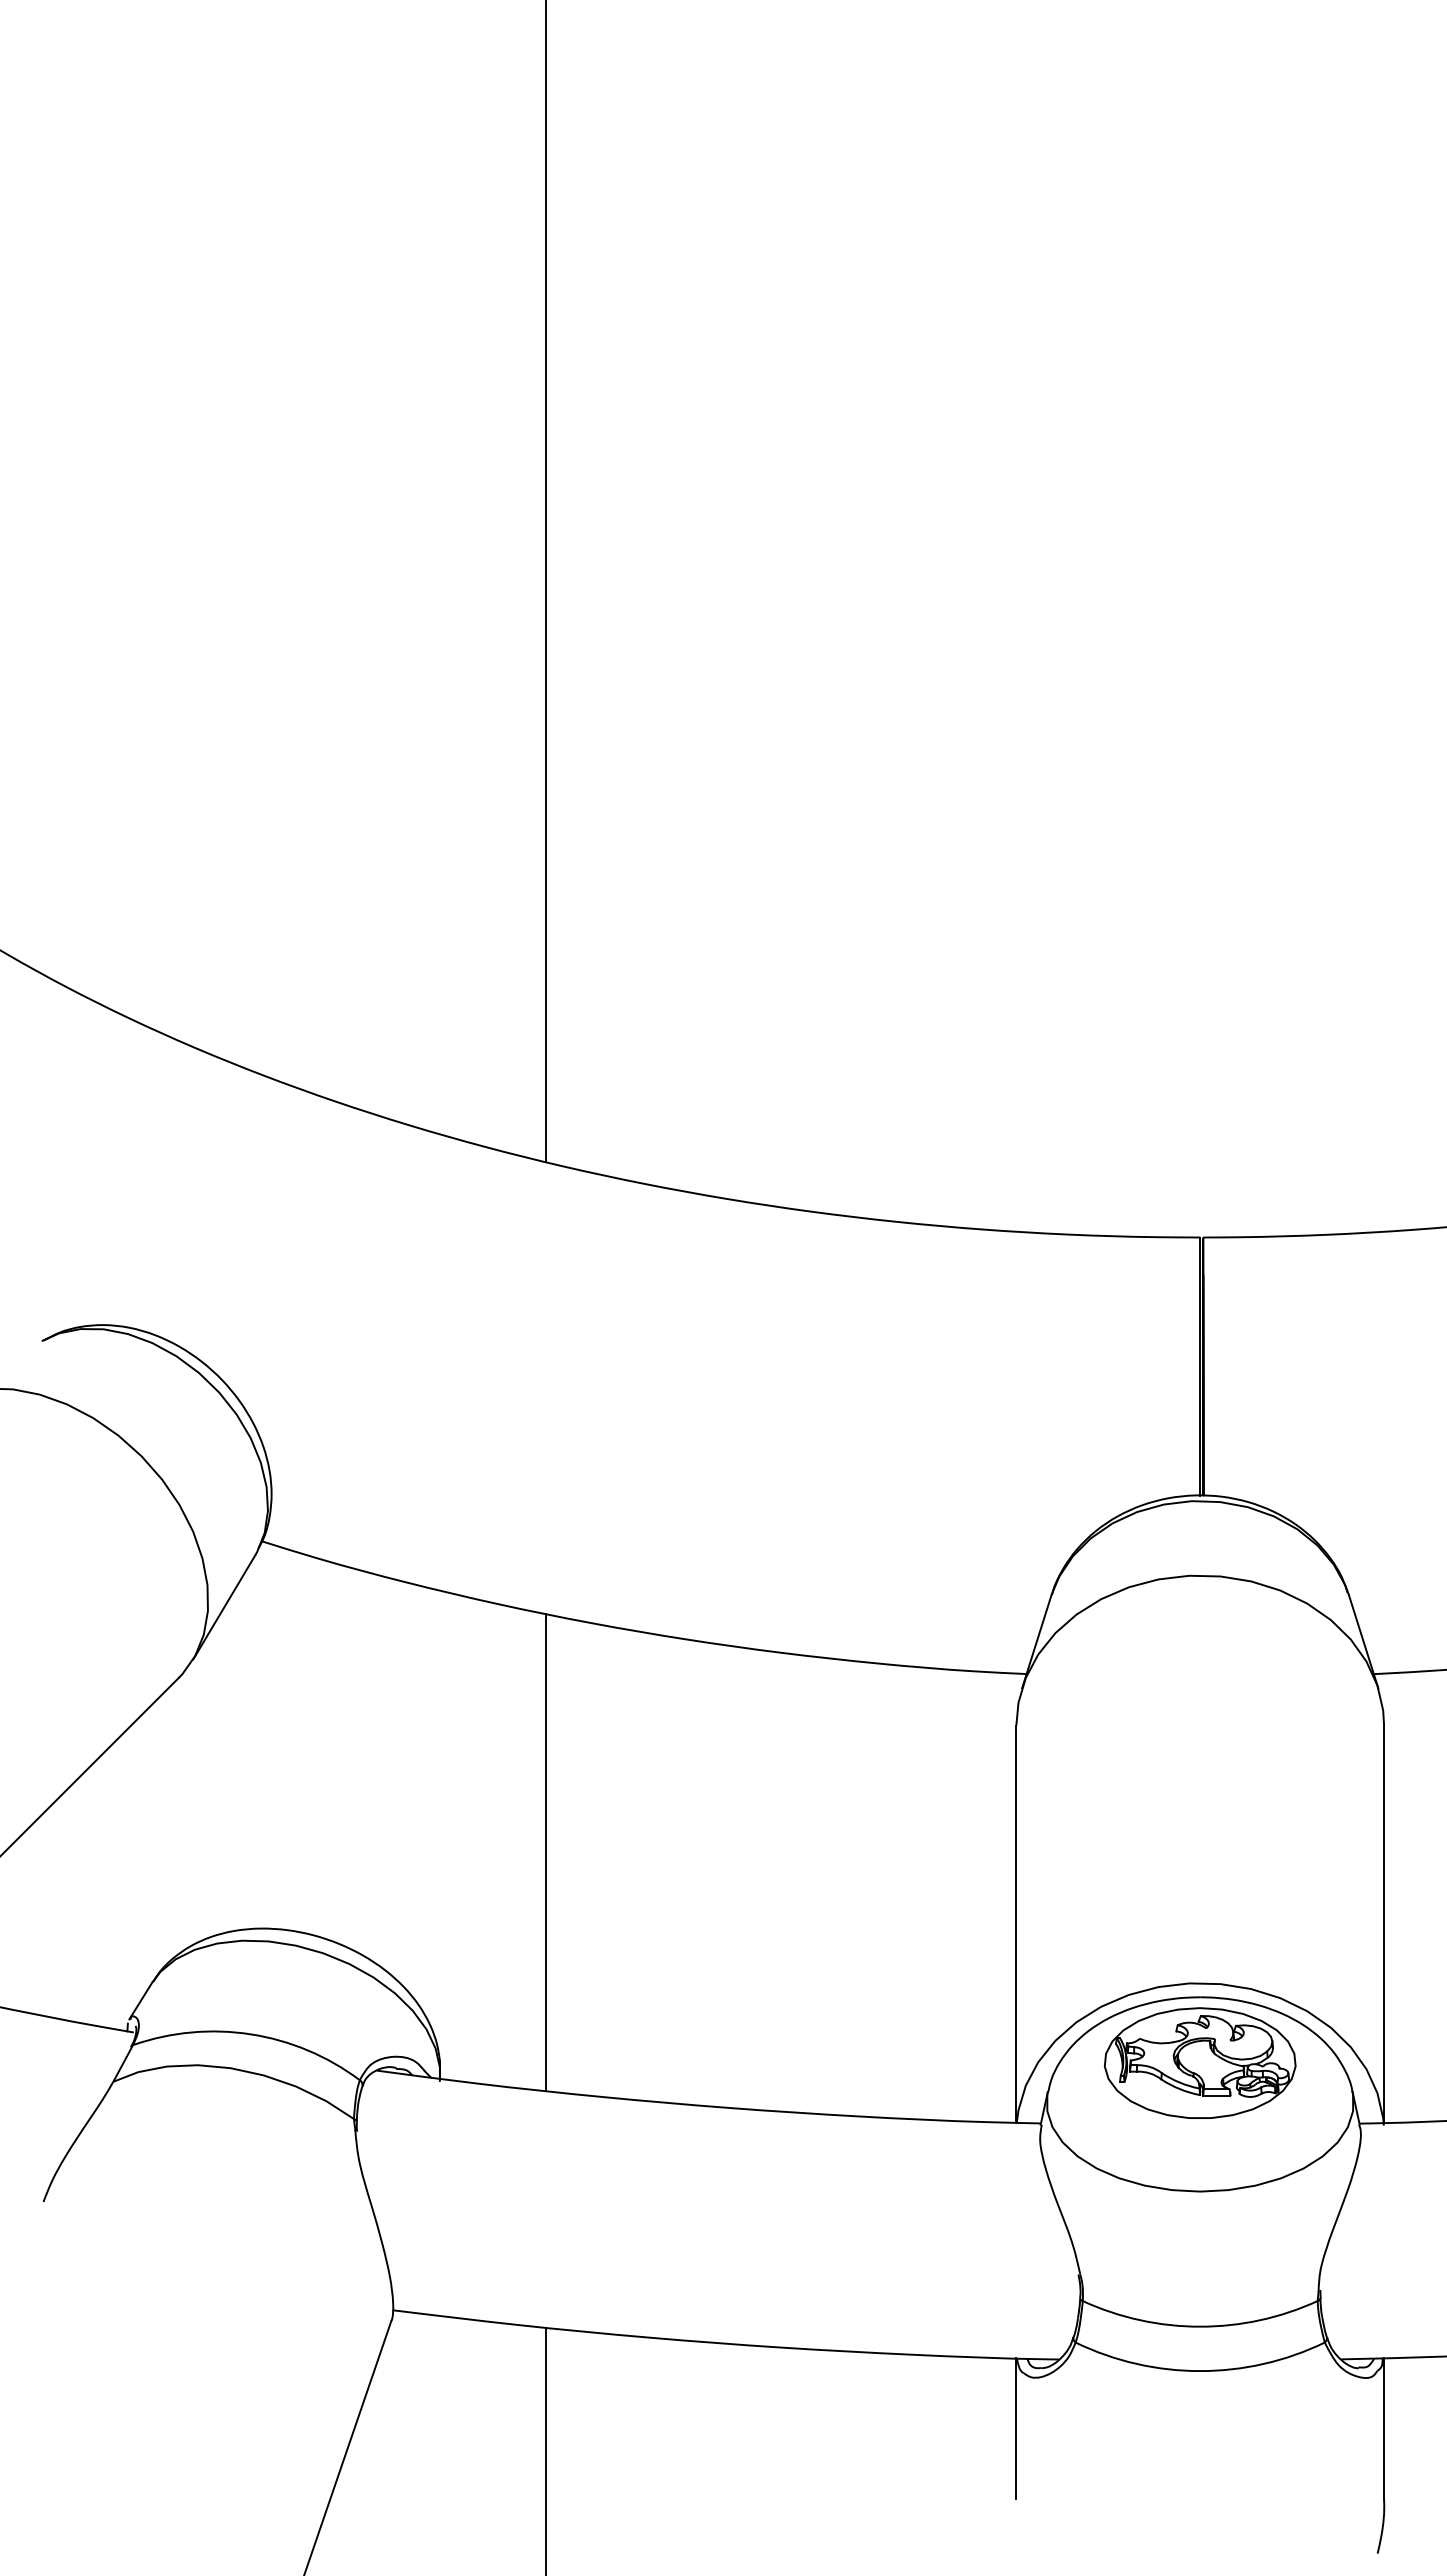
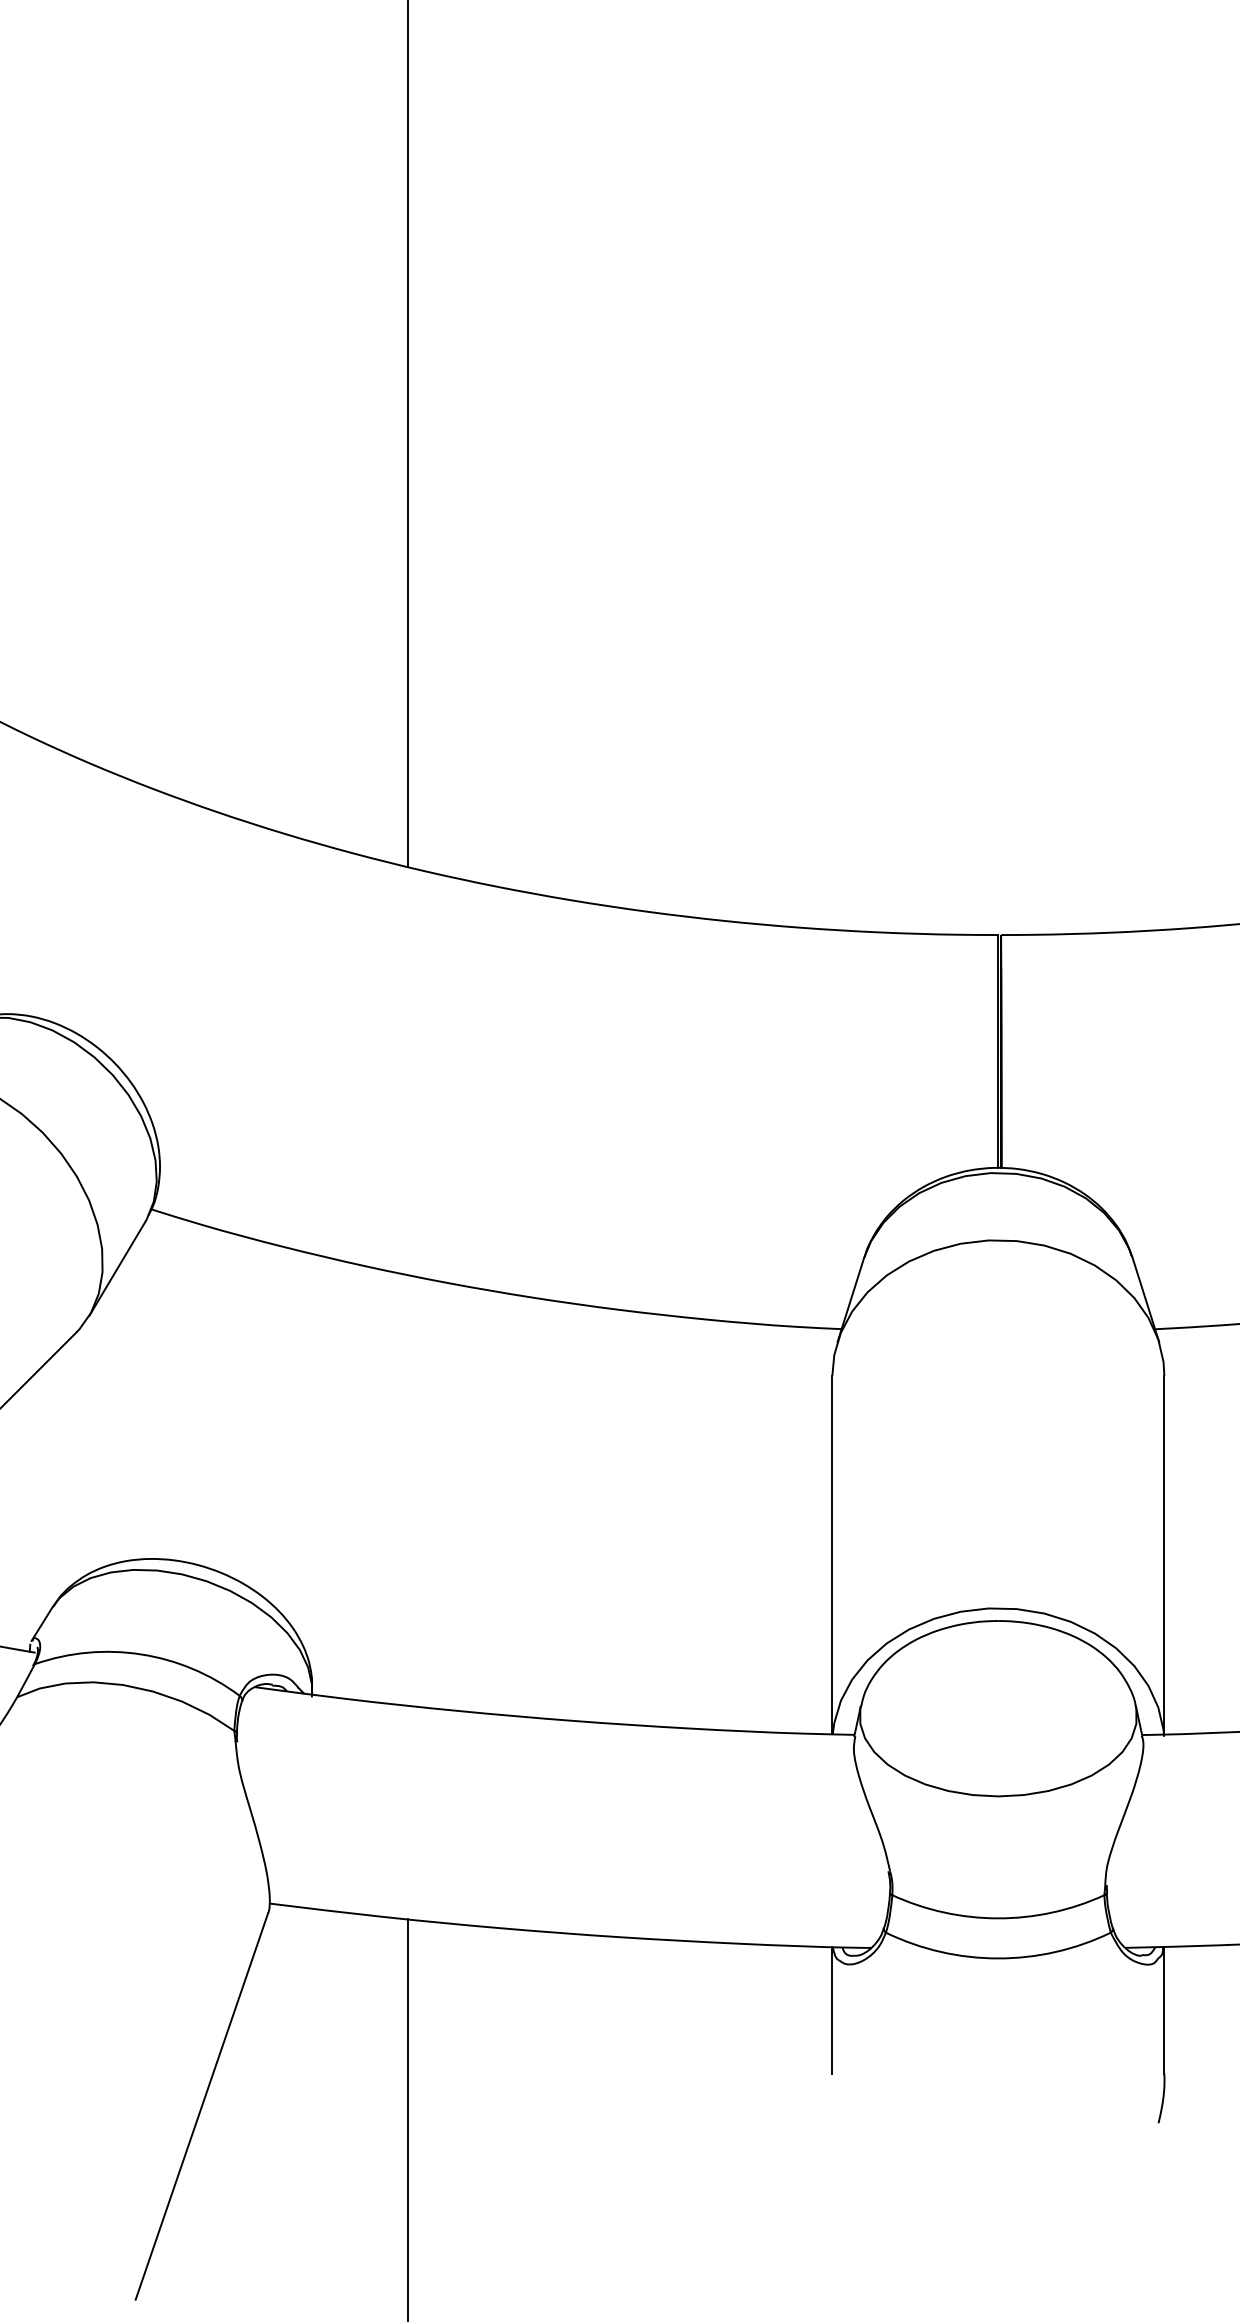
line: (546, 1851) -> (408, 1489), removed
part: (1199, 2062) -> (997, 1679), removed

